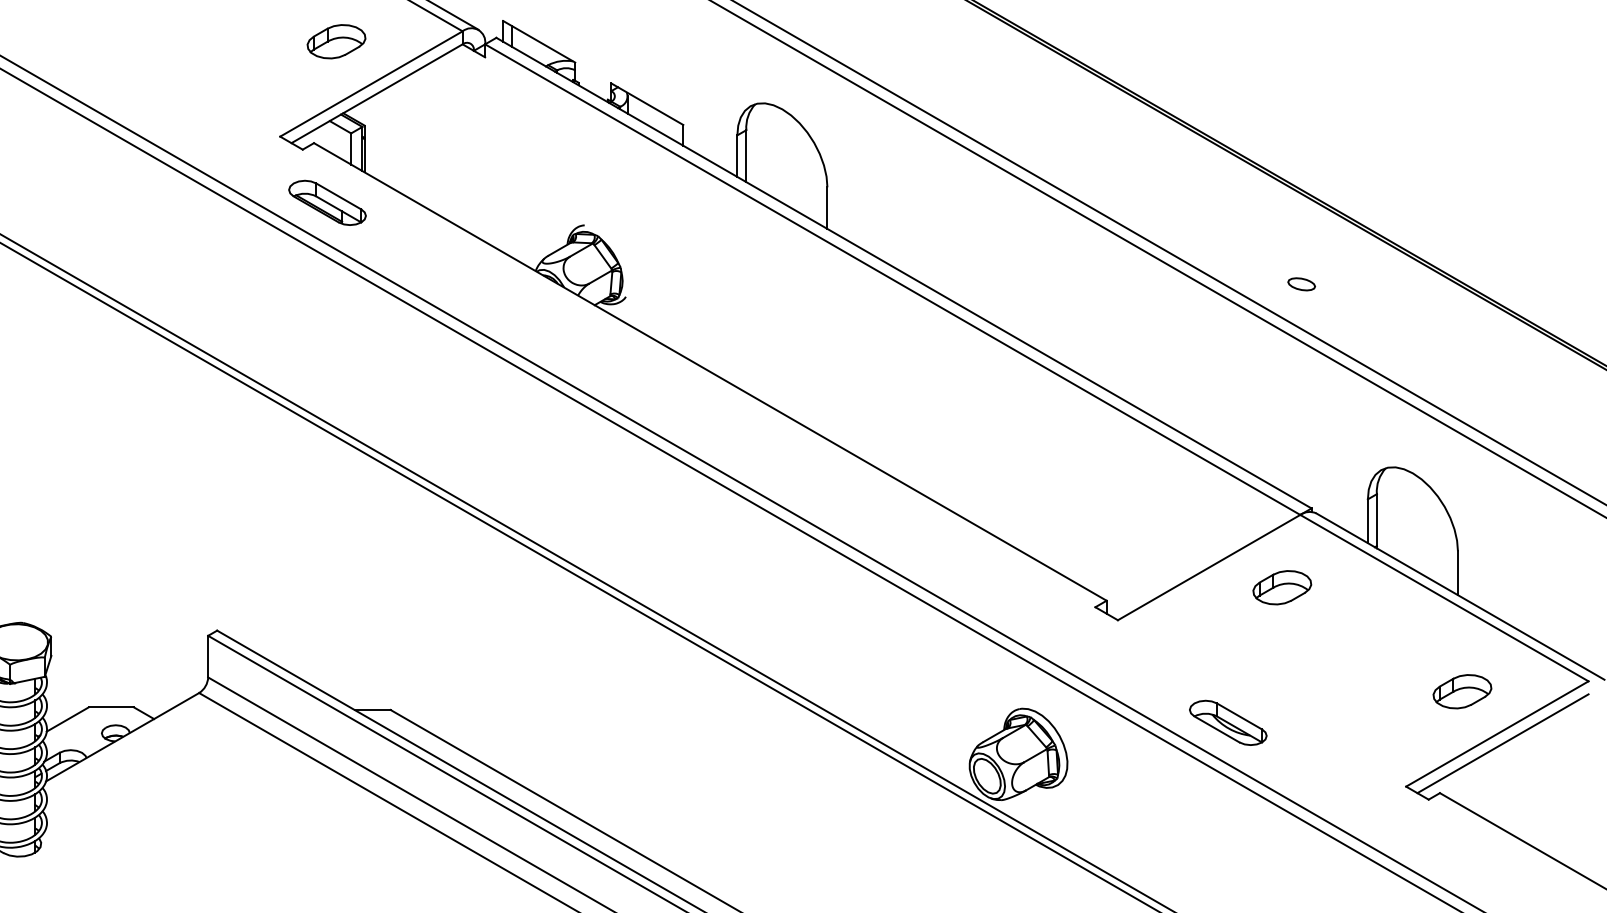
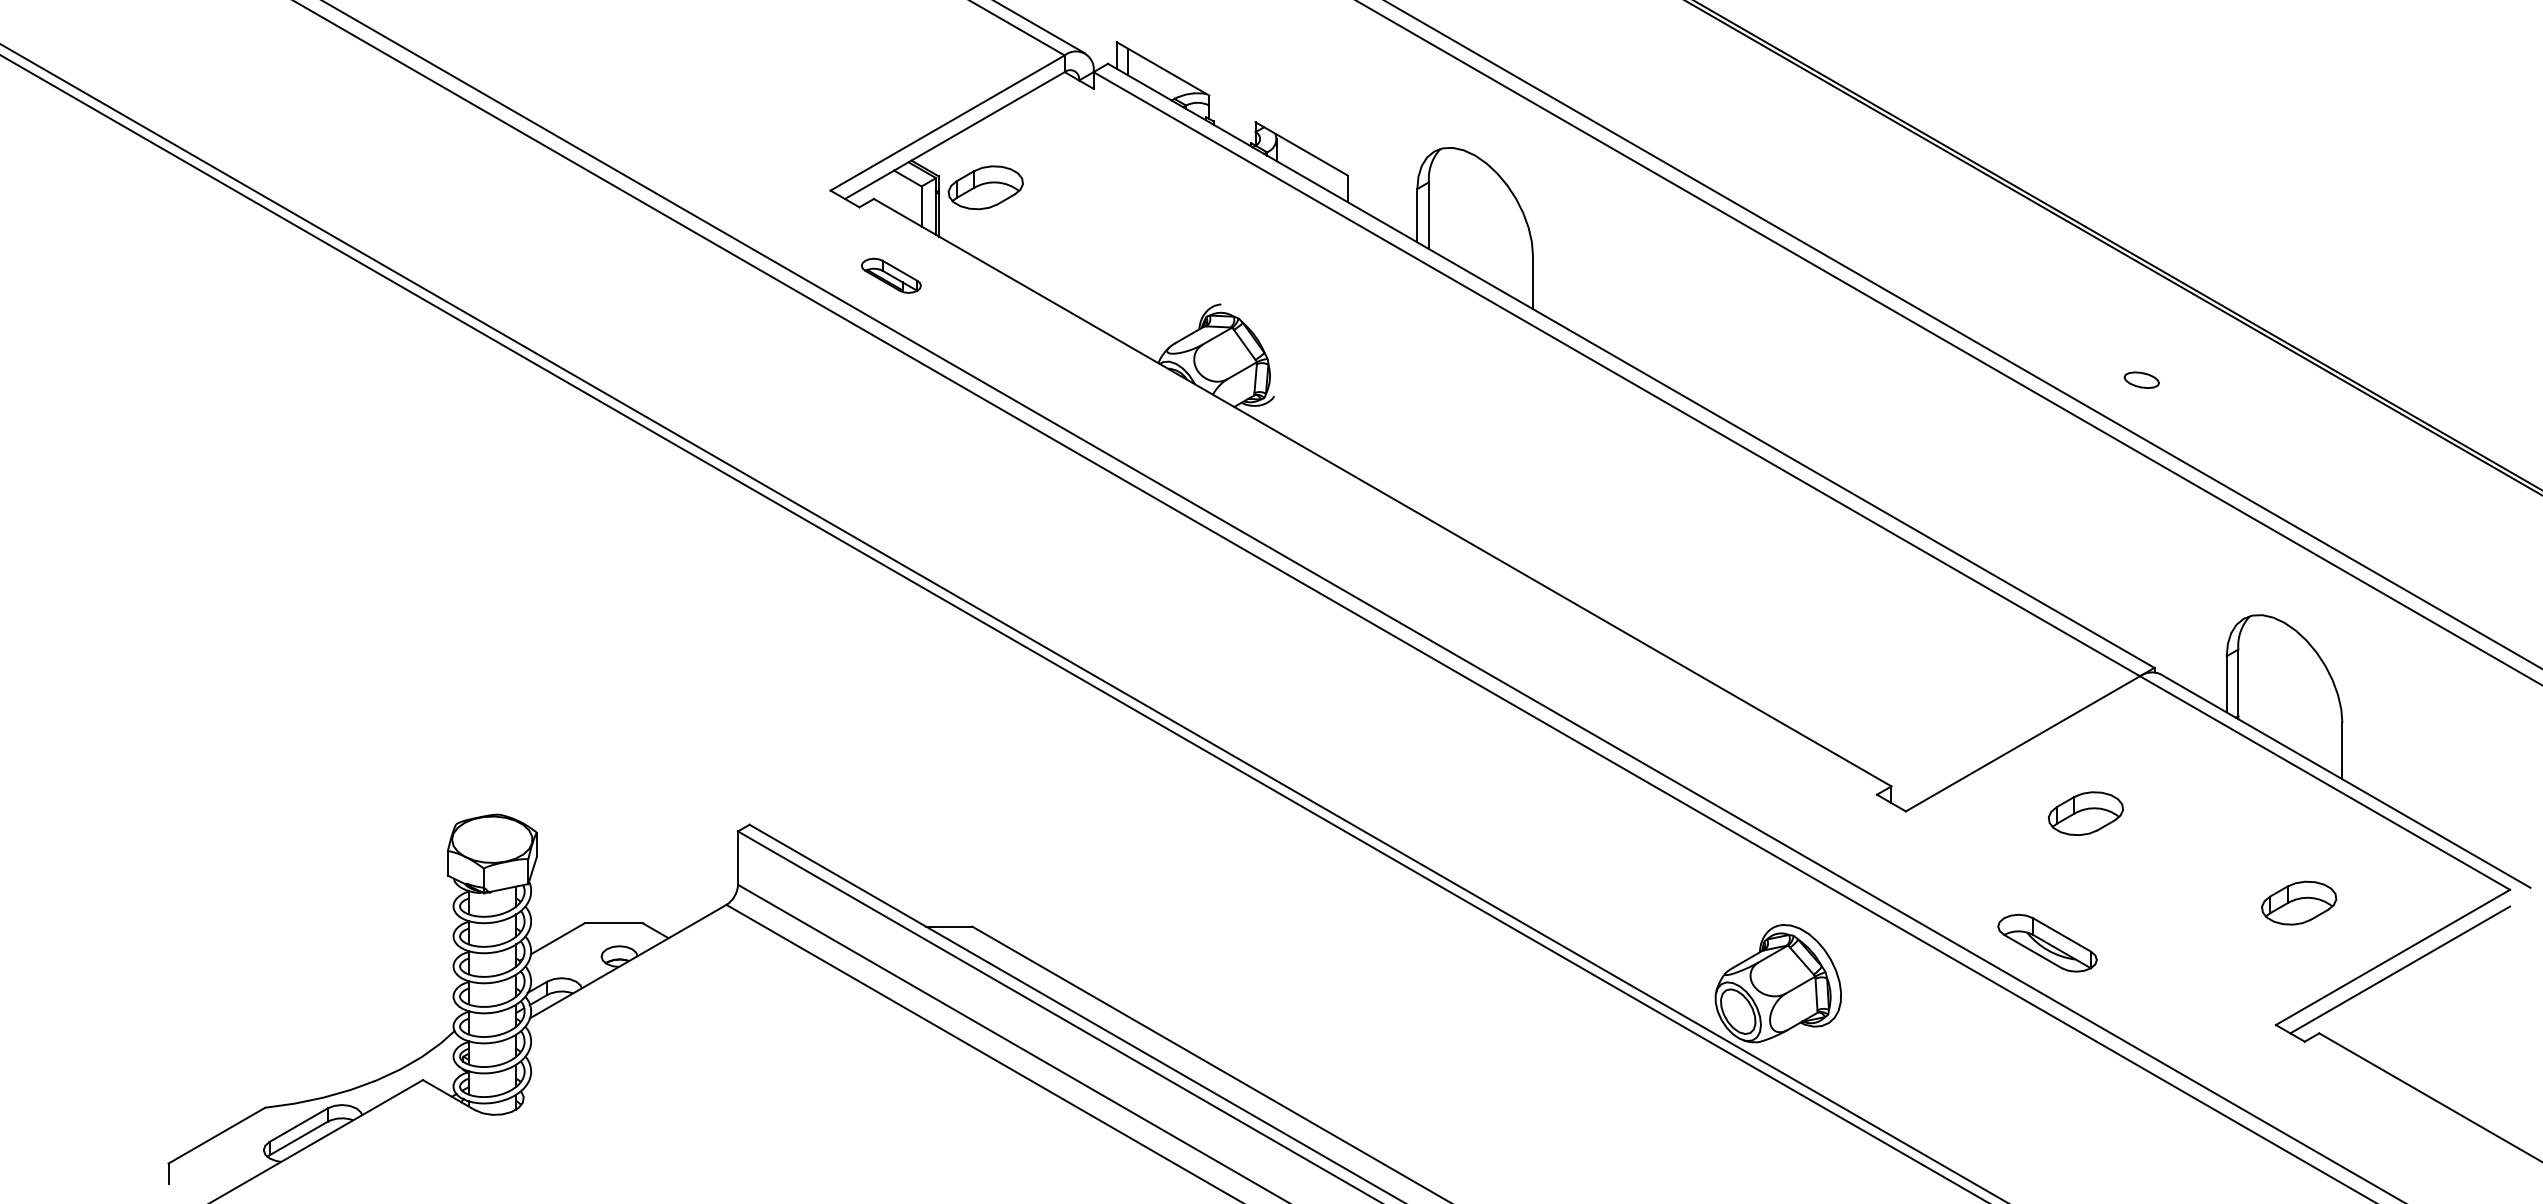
part: (336, 41) -> (985, 187), moved
part: (327, 202) -> (891, 275), size x0.6
part: (1281, 587) -> (2085, 813), moved
part: (1462, 691) -> (2299, 902), moved

